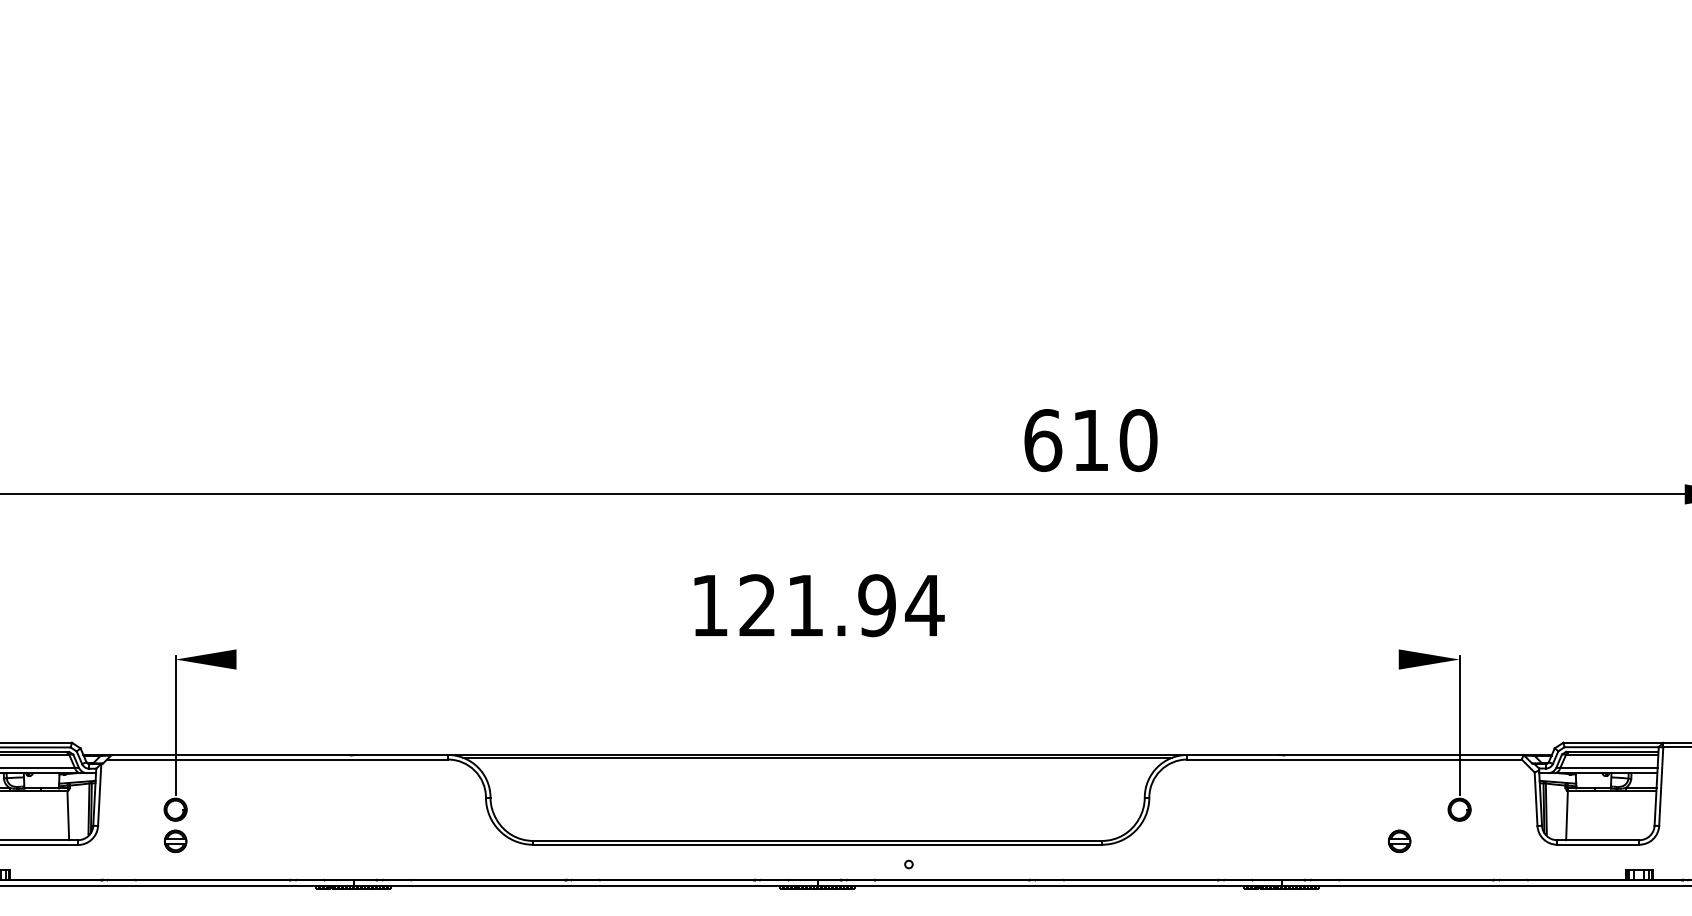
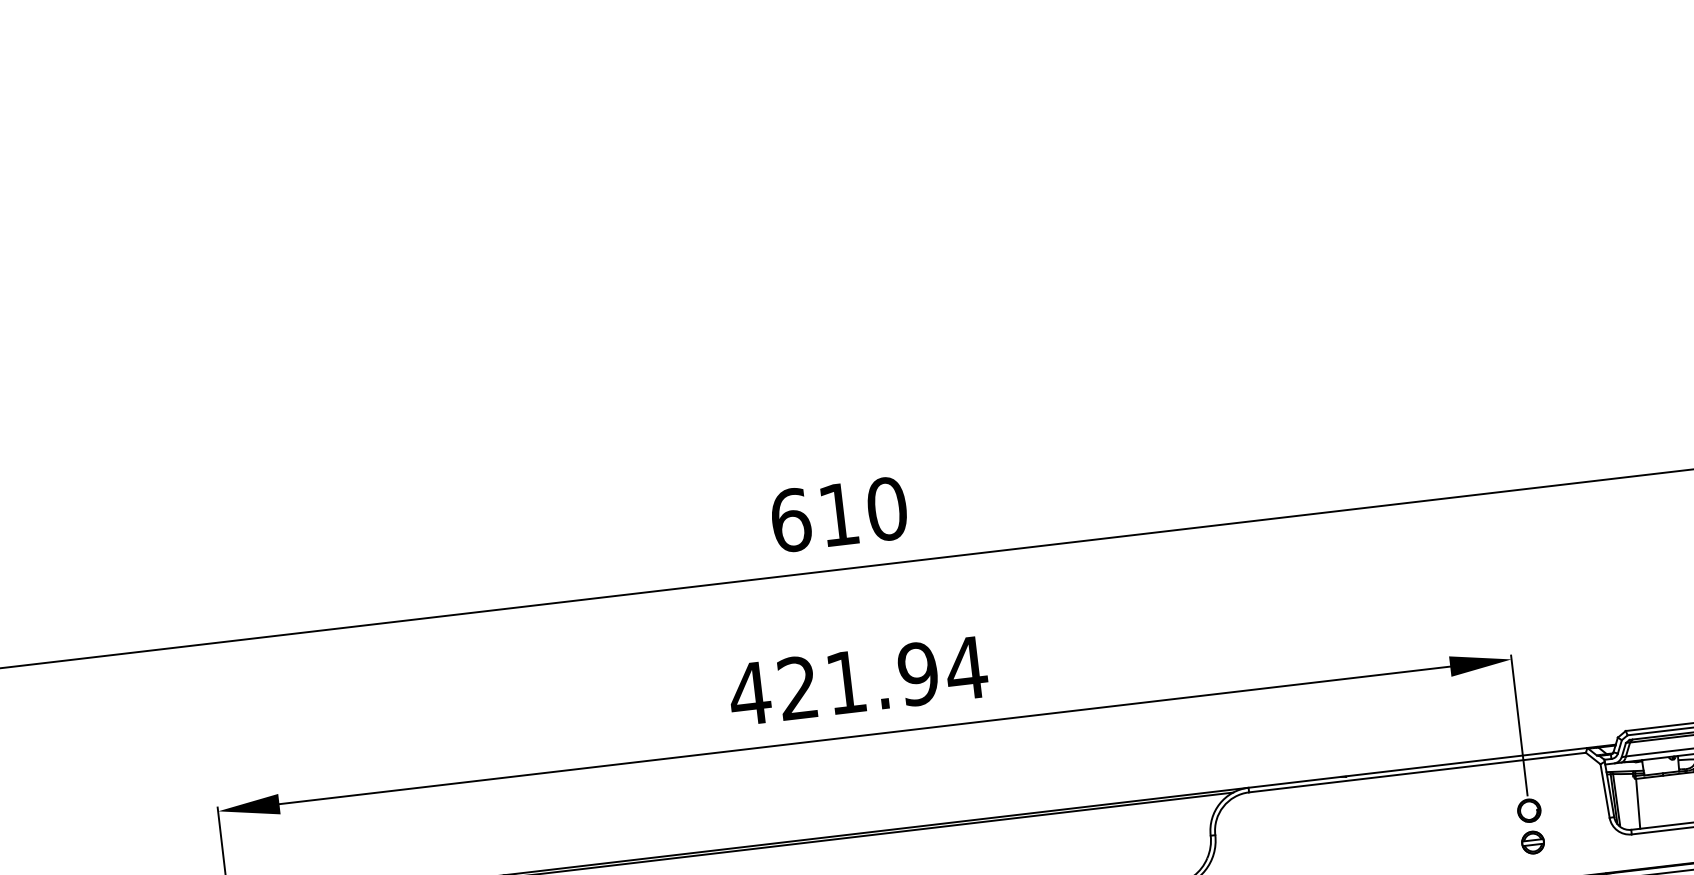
text: (1090, 440) -> (838, 514), moved
text: (709, 605) -> (749, 693), 121.94 -> 421.94
line: (817, 659) -> (864, 735), added
part: (1399, 841) -> (1532, 842), moved

